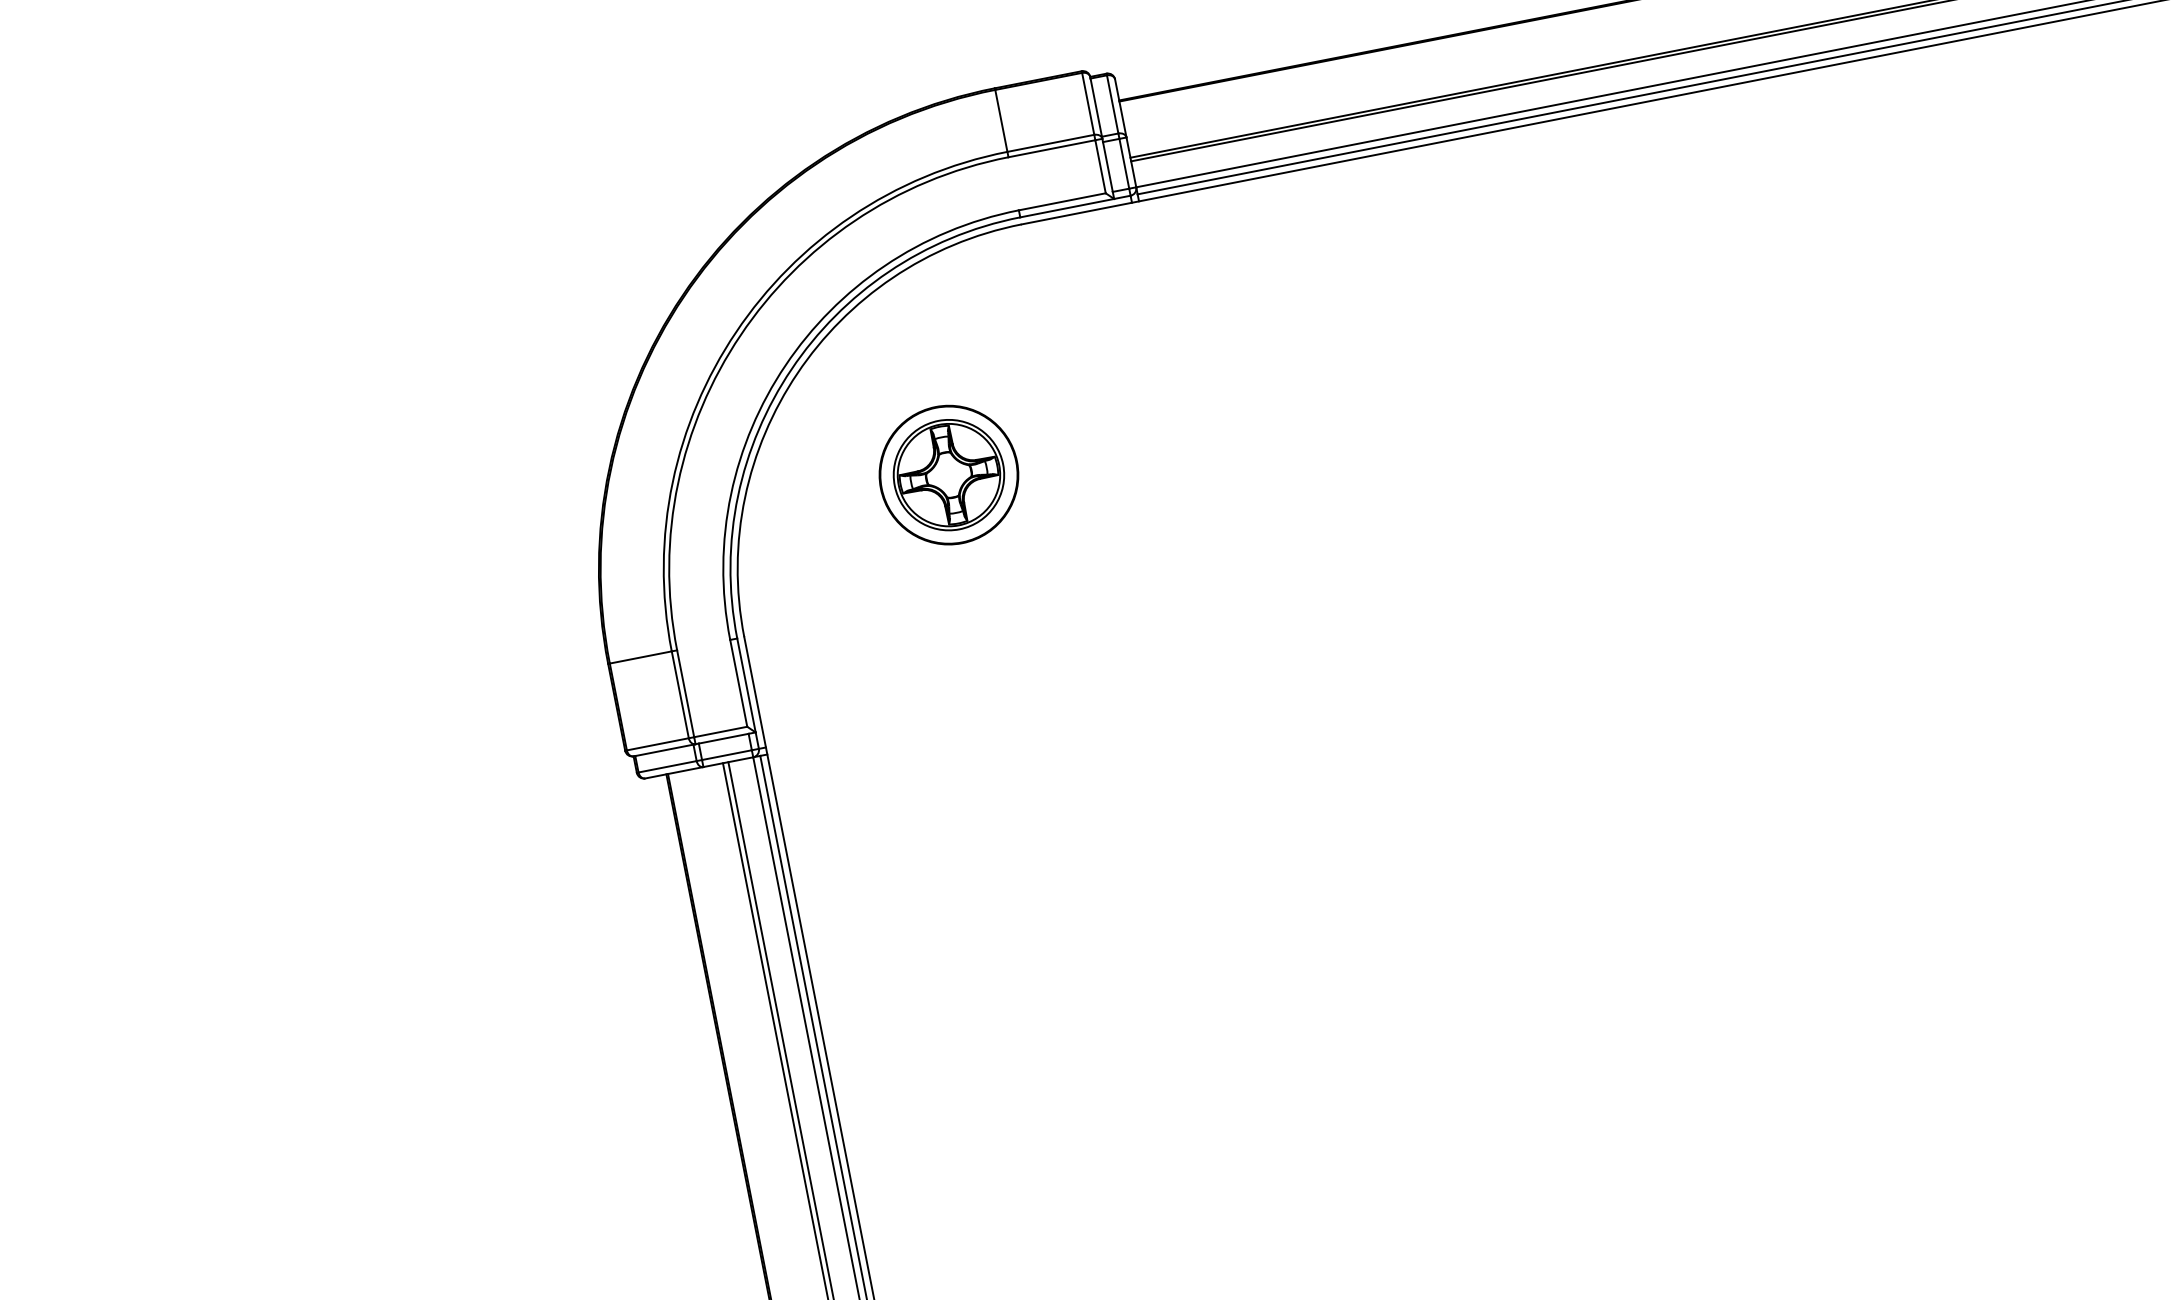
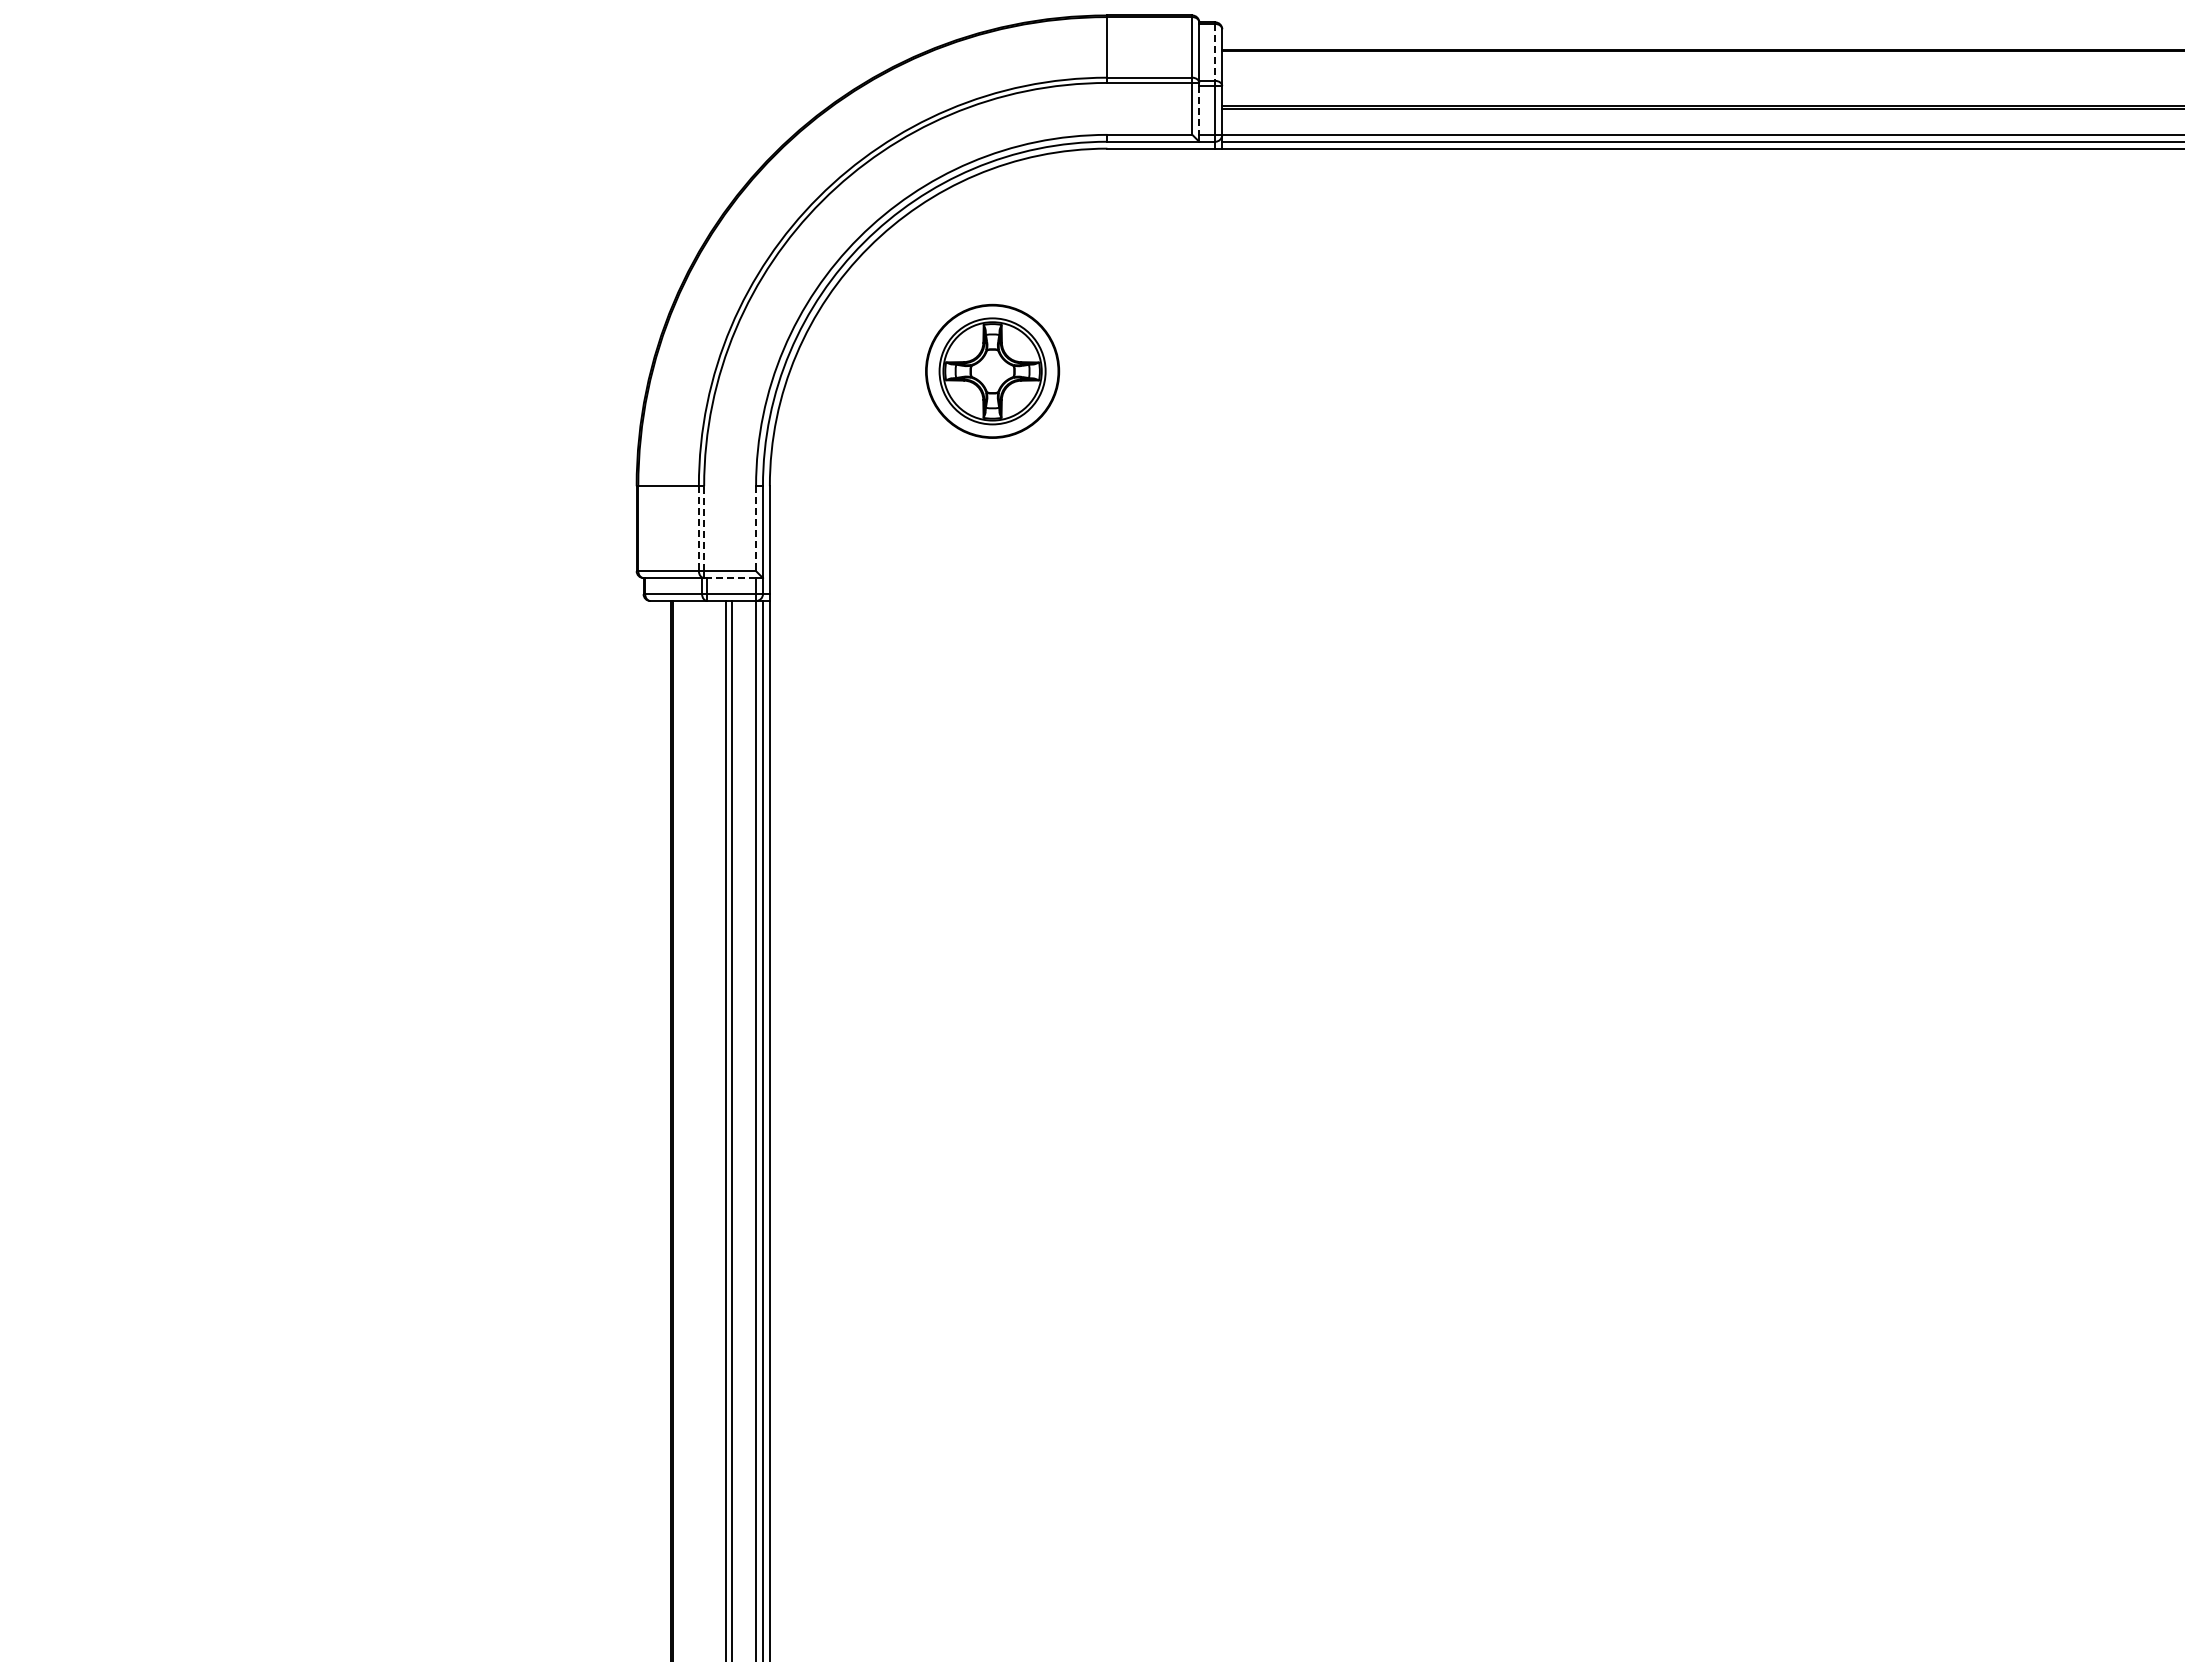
line: (1112, 104) -> (1215, 52), solid -> dashed
line: (1108, 167) -> (1199, 111), solid -> dashed
line: (739, 684) -> (756, 529), solid -> dashed
line: (685, 693) -> (704, 528), solid -> dashed
line: (680, 695) -> (698, 529), solid -> dashed
line: (723, 739) -> (731, 578), solid -> dashed

